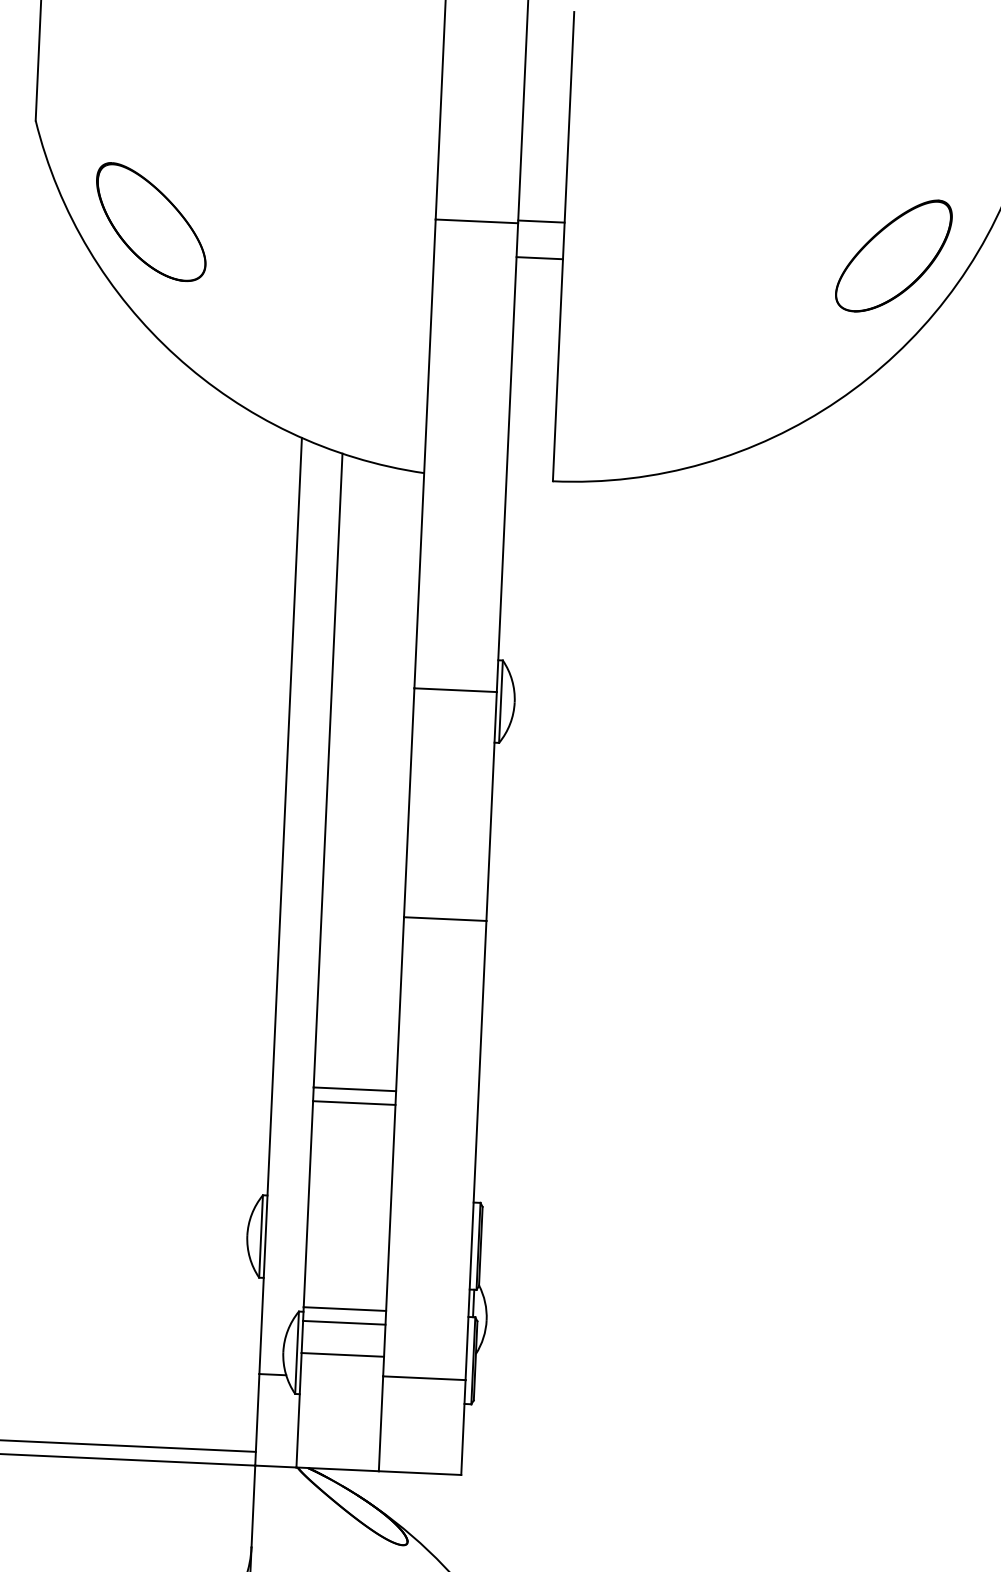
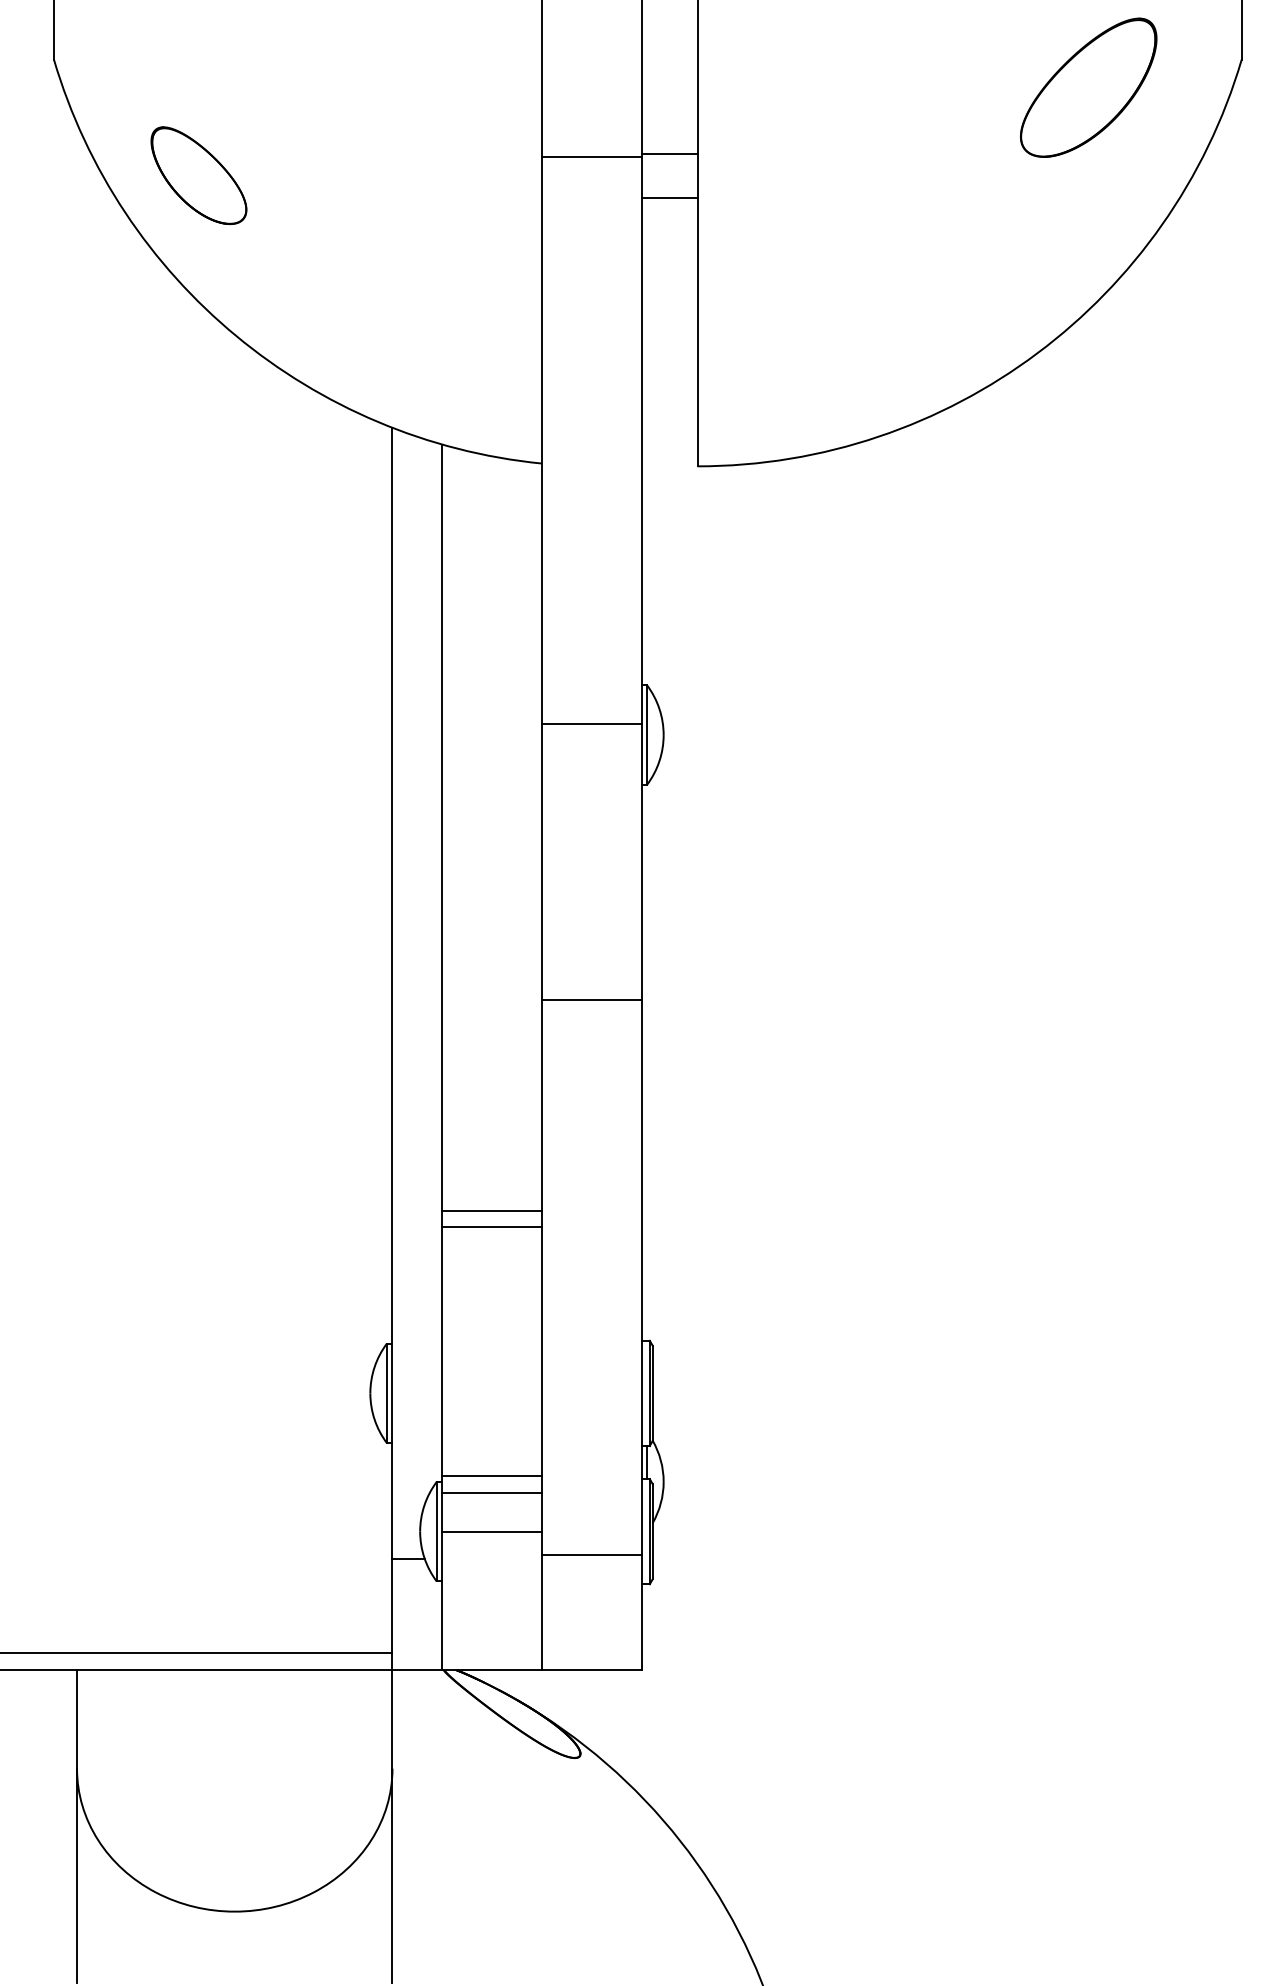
part: (150, 221) -> (198, 175), size x0.7
part: (893, 255) -> (1088, 87), moved

